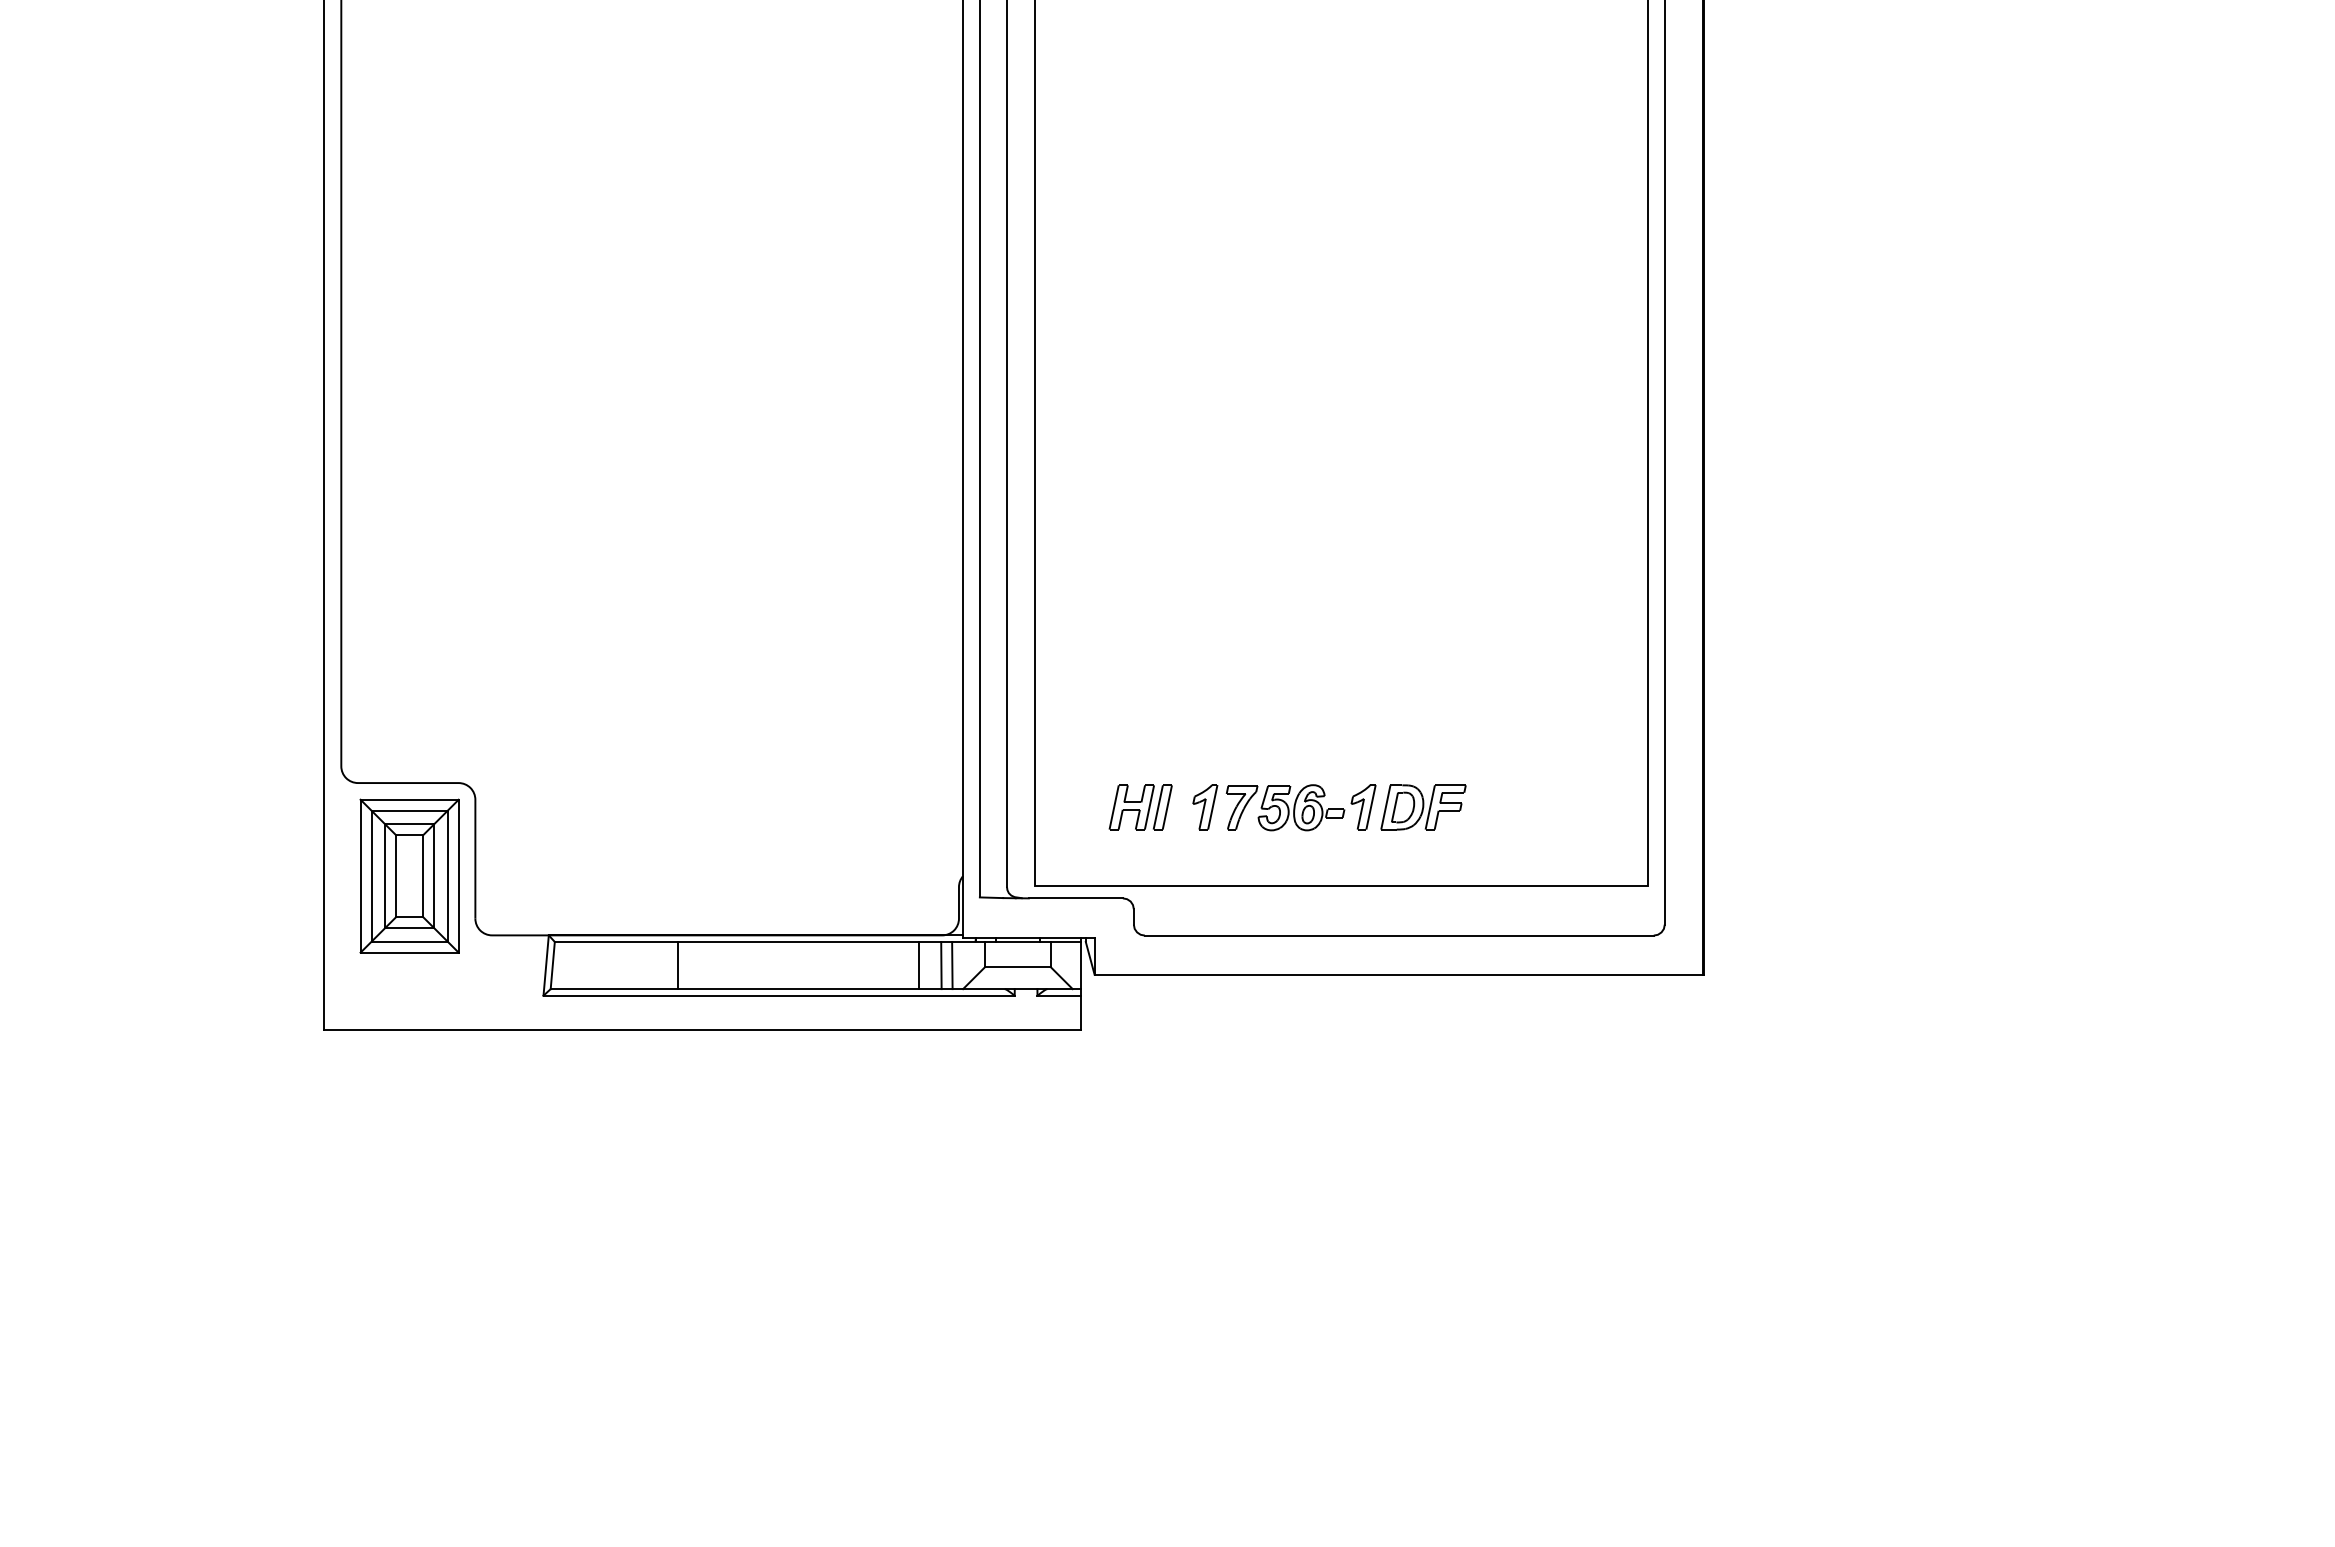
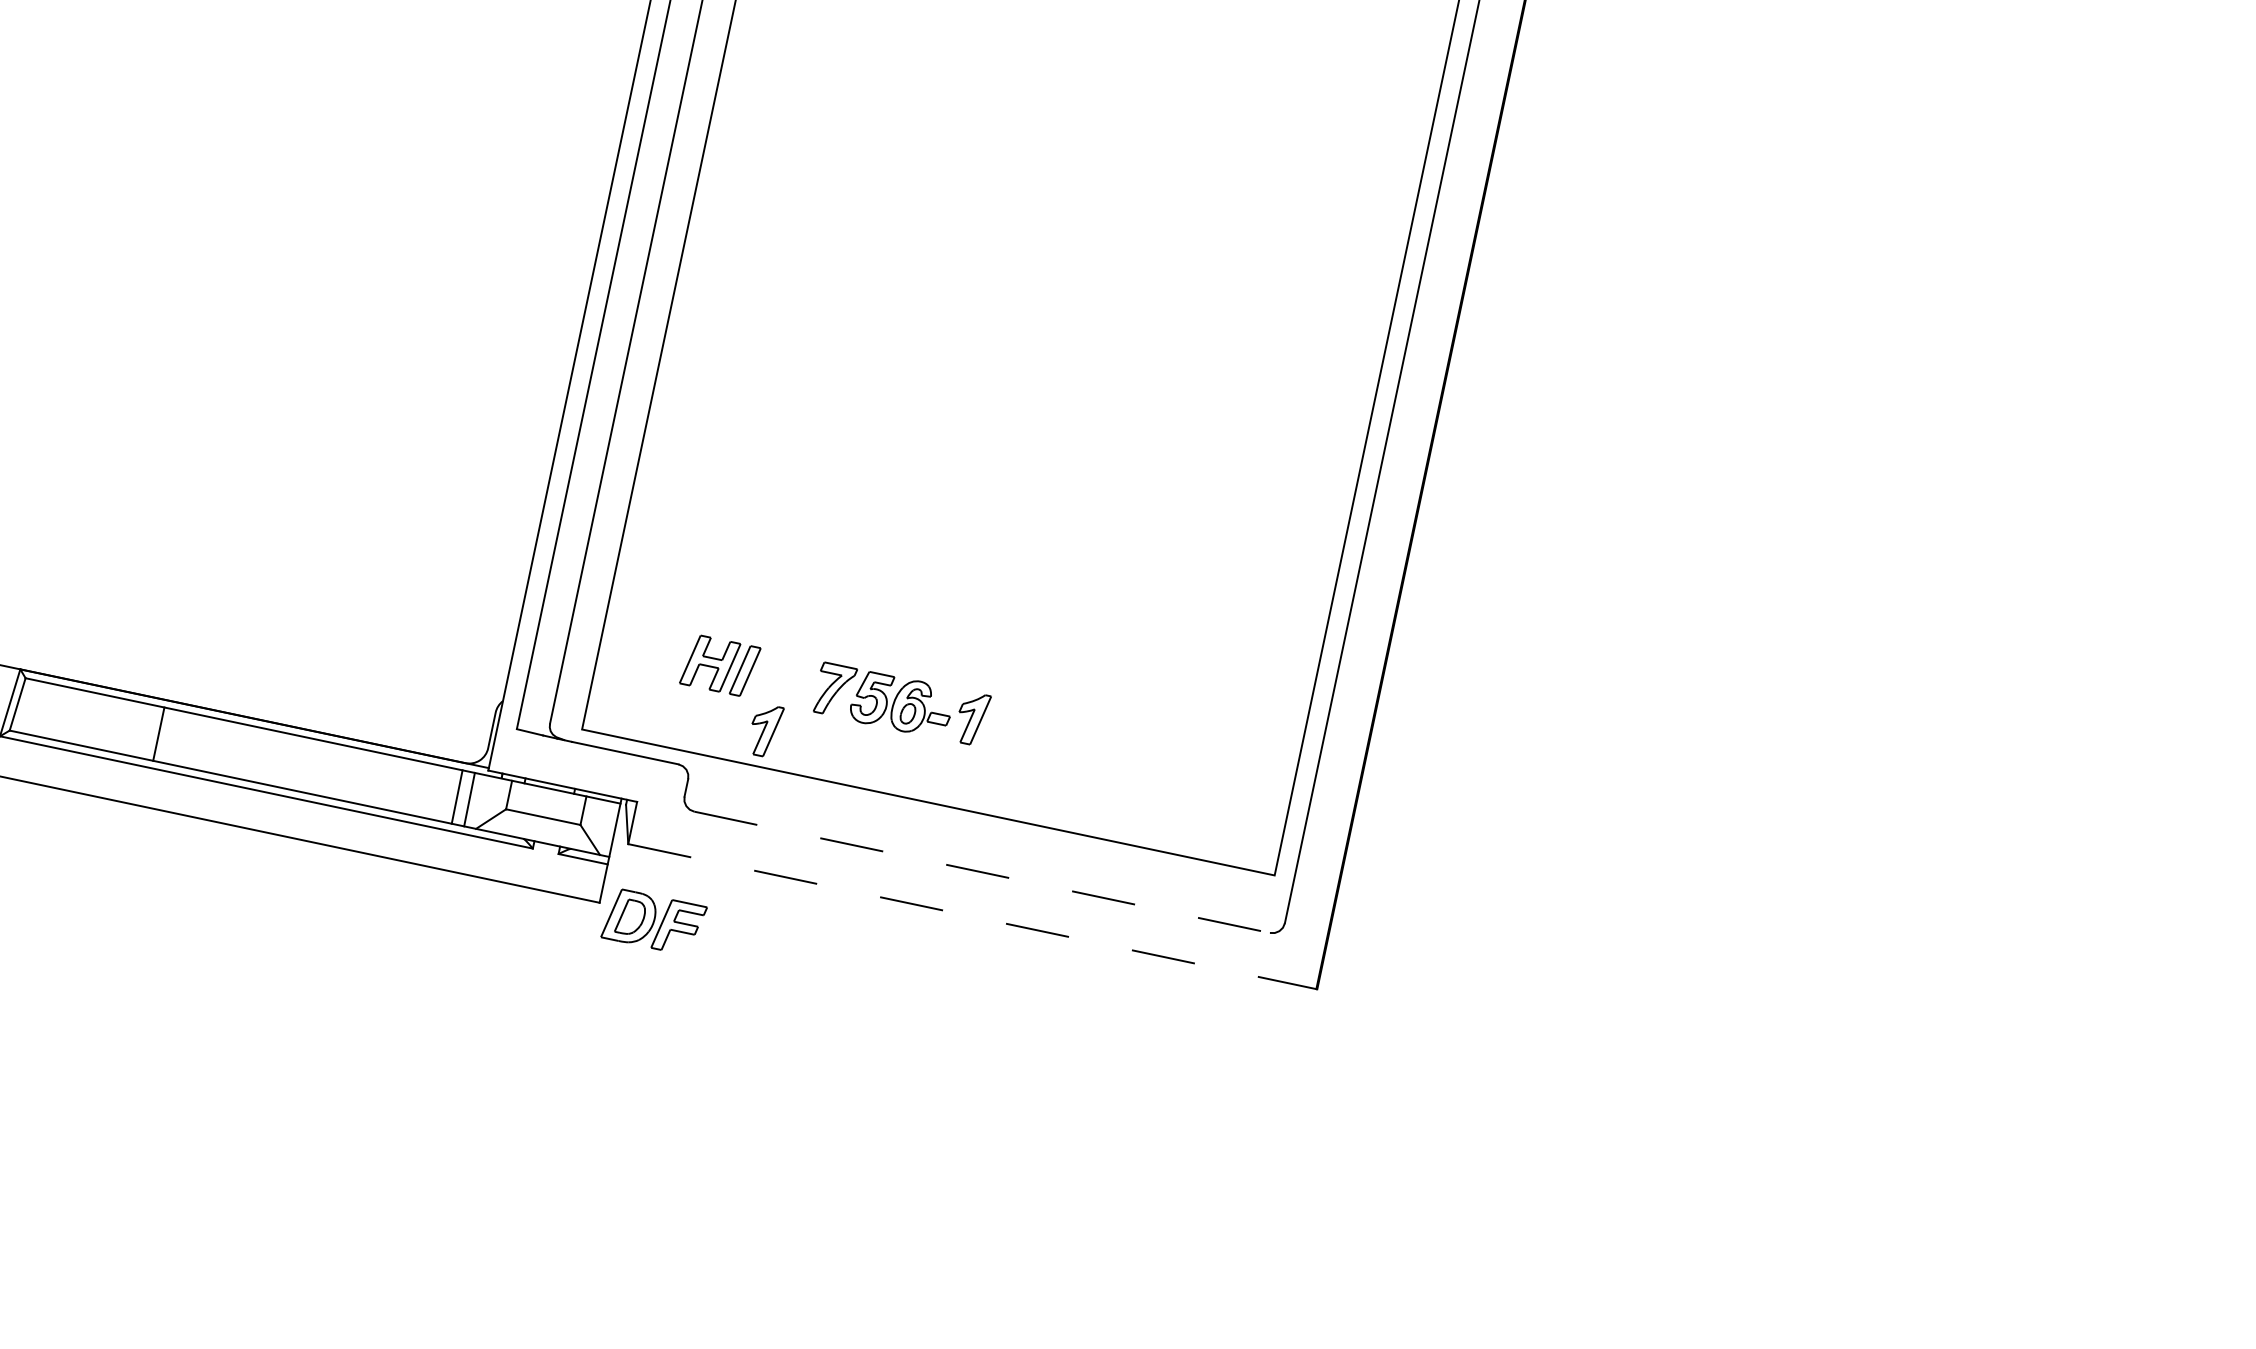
part: (1205, 807) -> (765, 730), moved
part: (1423, 807) -> (654, 922), moved
line: (1399, 935) -> (982, 872), solid -> dashed
line: (918, 965) -> (431, 791), removed
line: (1399, 974) -> (973, 916), solid -> dashed

